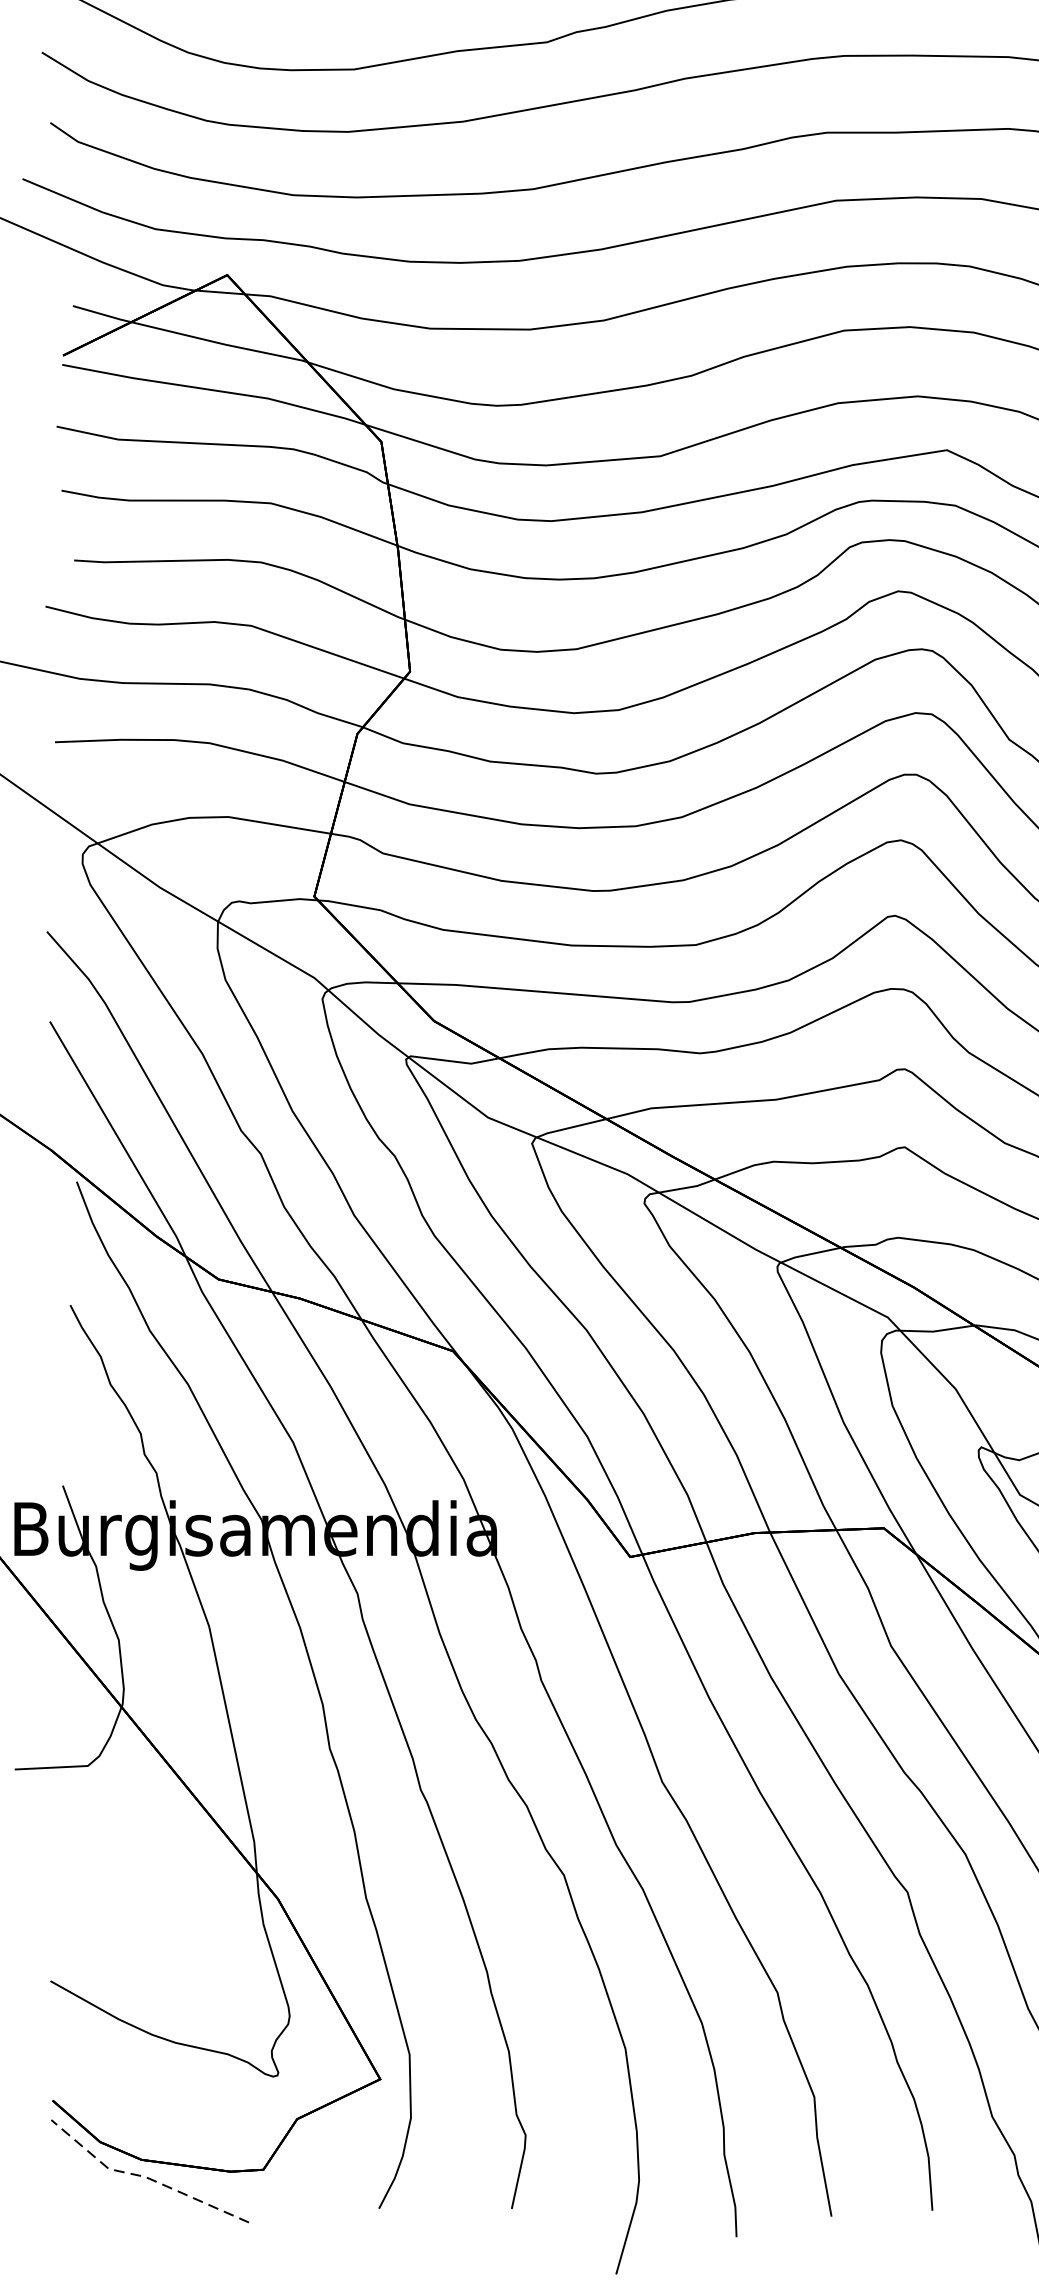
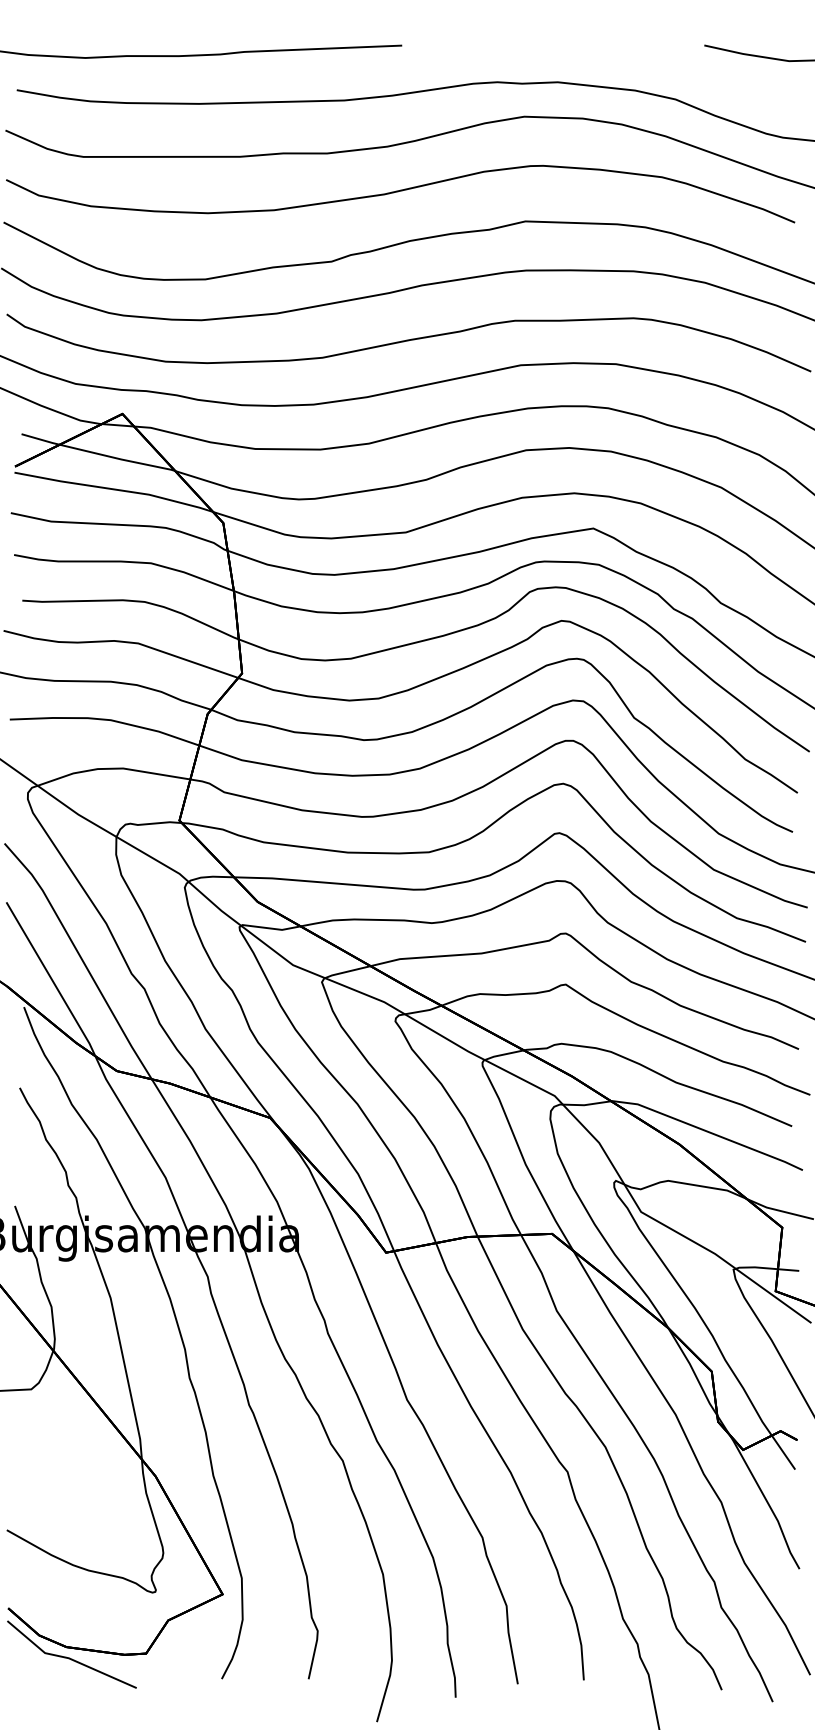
line: (144, 2177) -> (68, 1658), dashed -> solid

